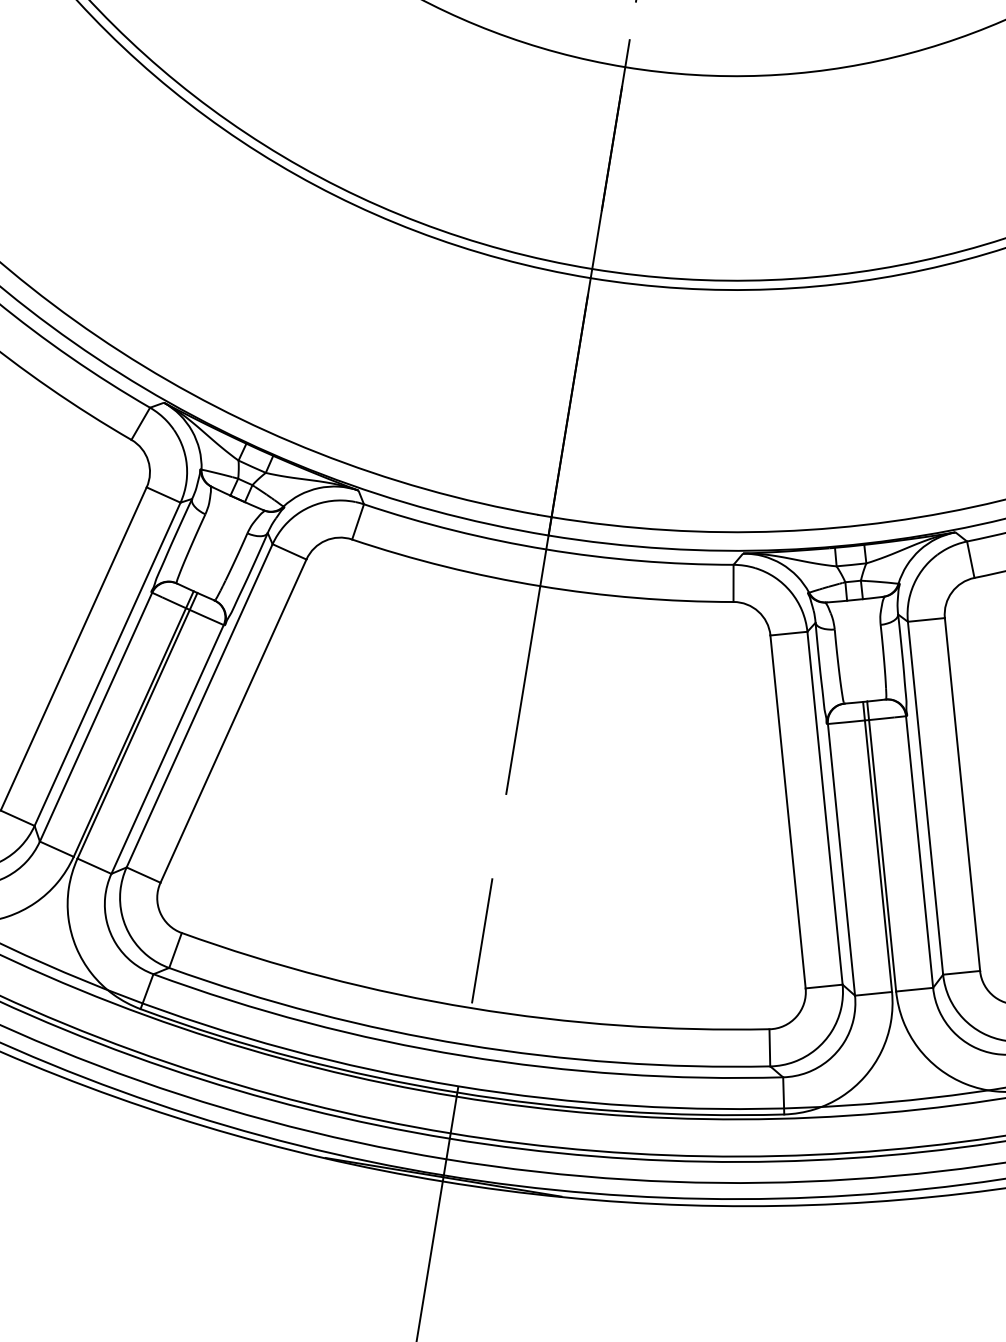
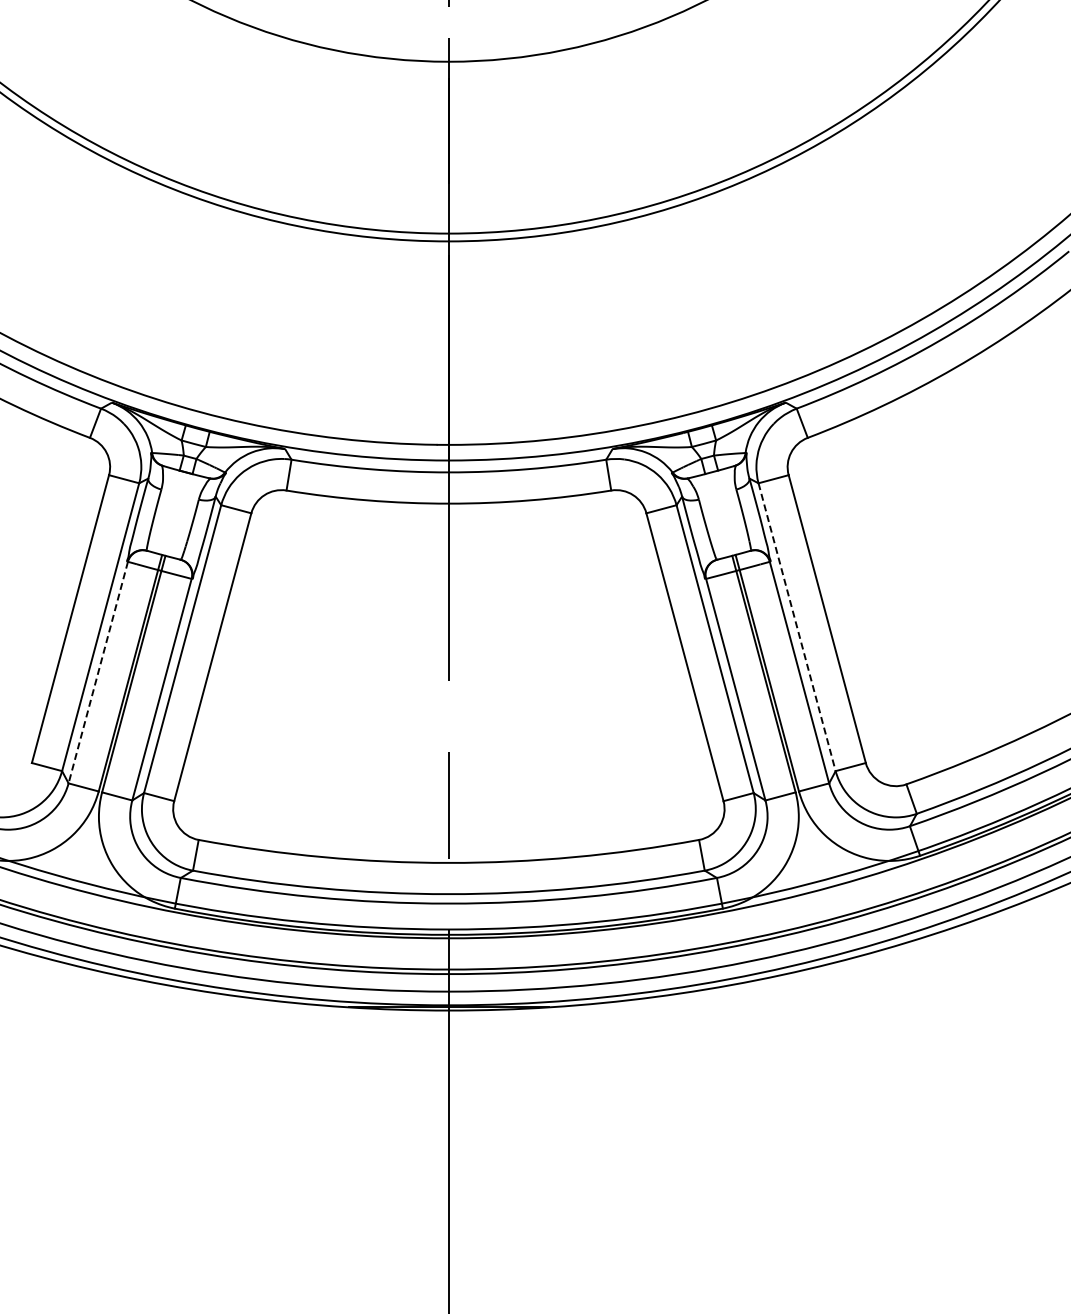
line: (96, 717) -> (98, 672), solid -> dashed
line: (925, 798) -> (797, 627), solid -> dashed

